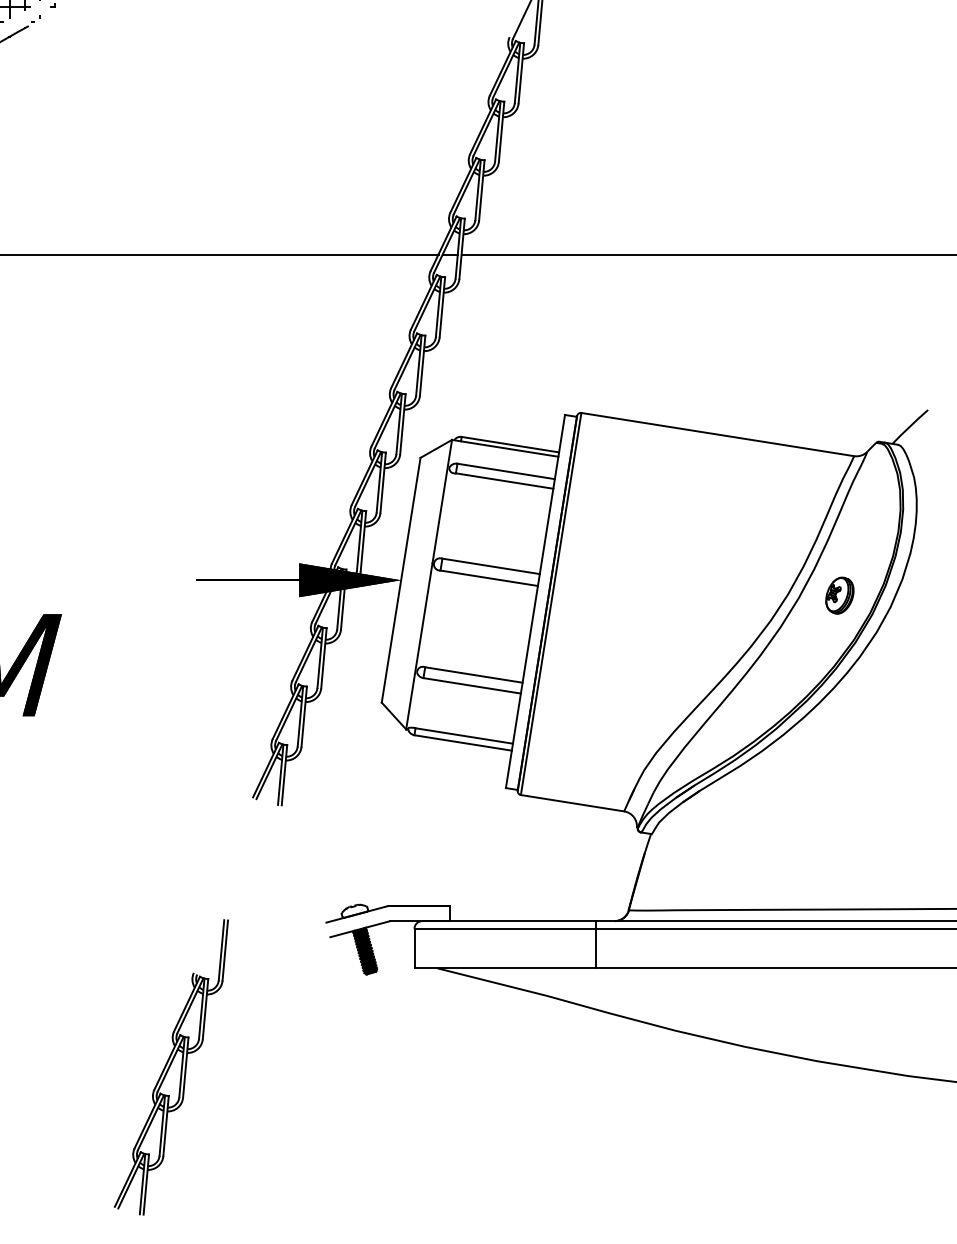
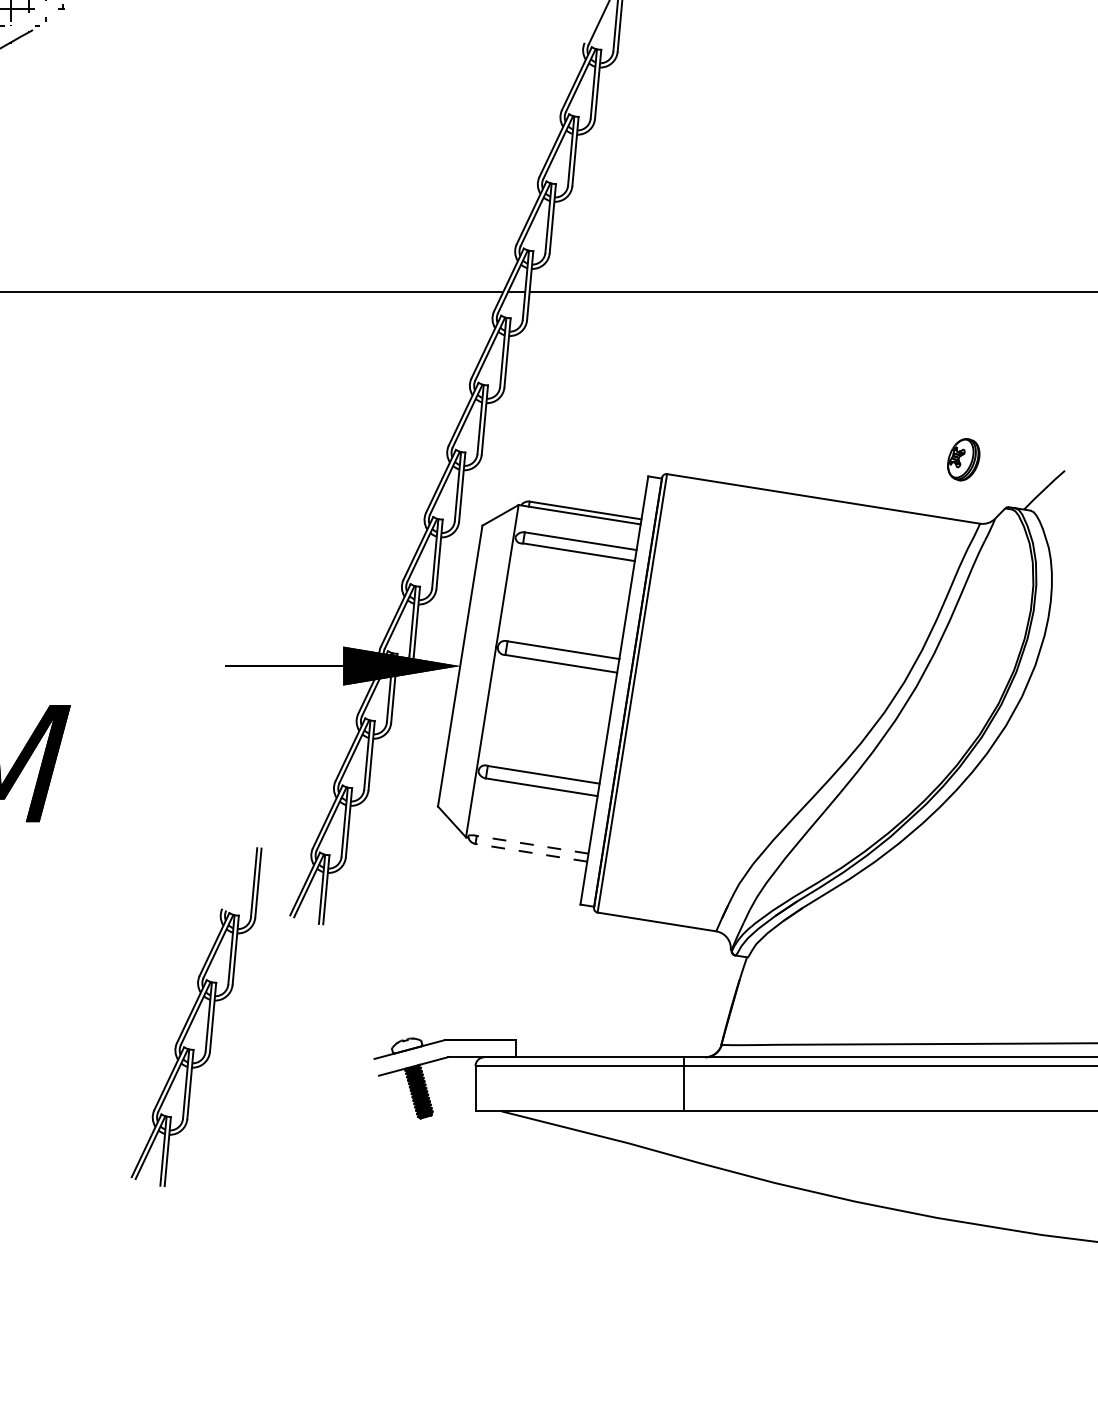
part: (839, 595) -> (963, 459), moved
line: (464, 735) -> (532, 844), solid -> dashed
line: (463, 742) -> (531, 852), solid -> dashed
part: (171, 1066) -> (196, 1016), moved

